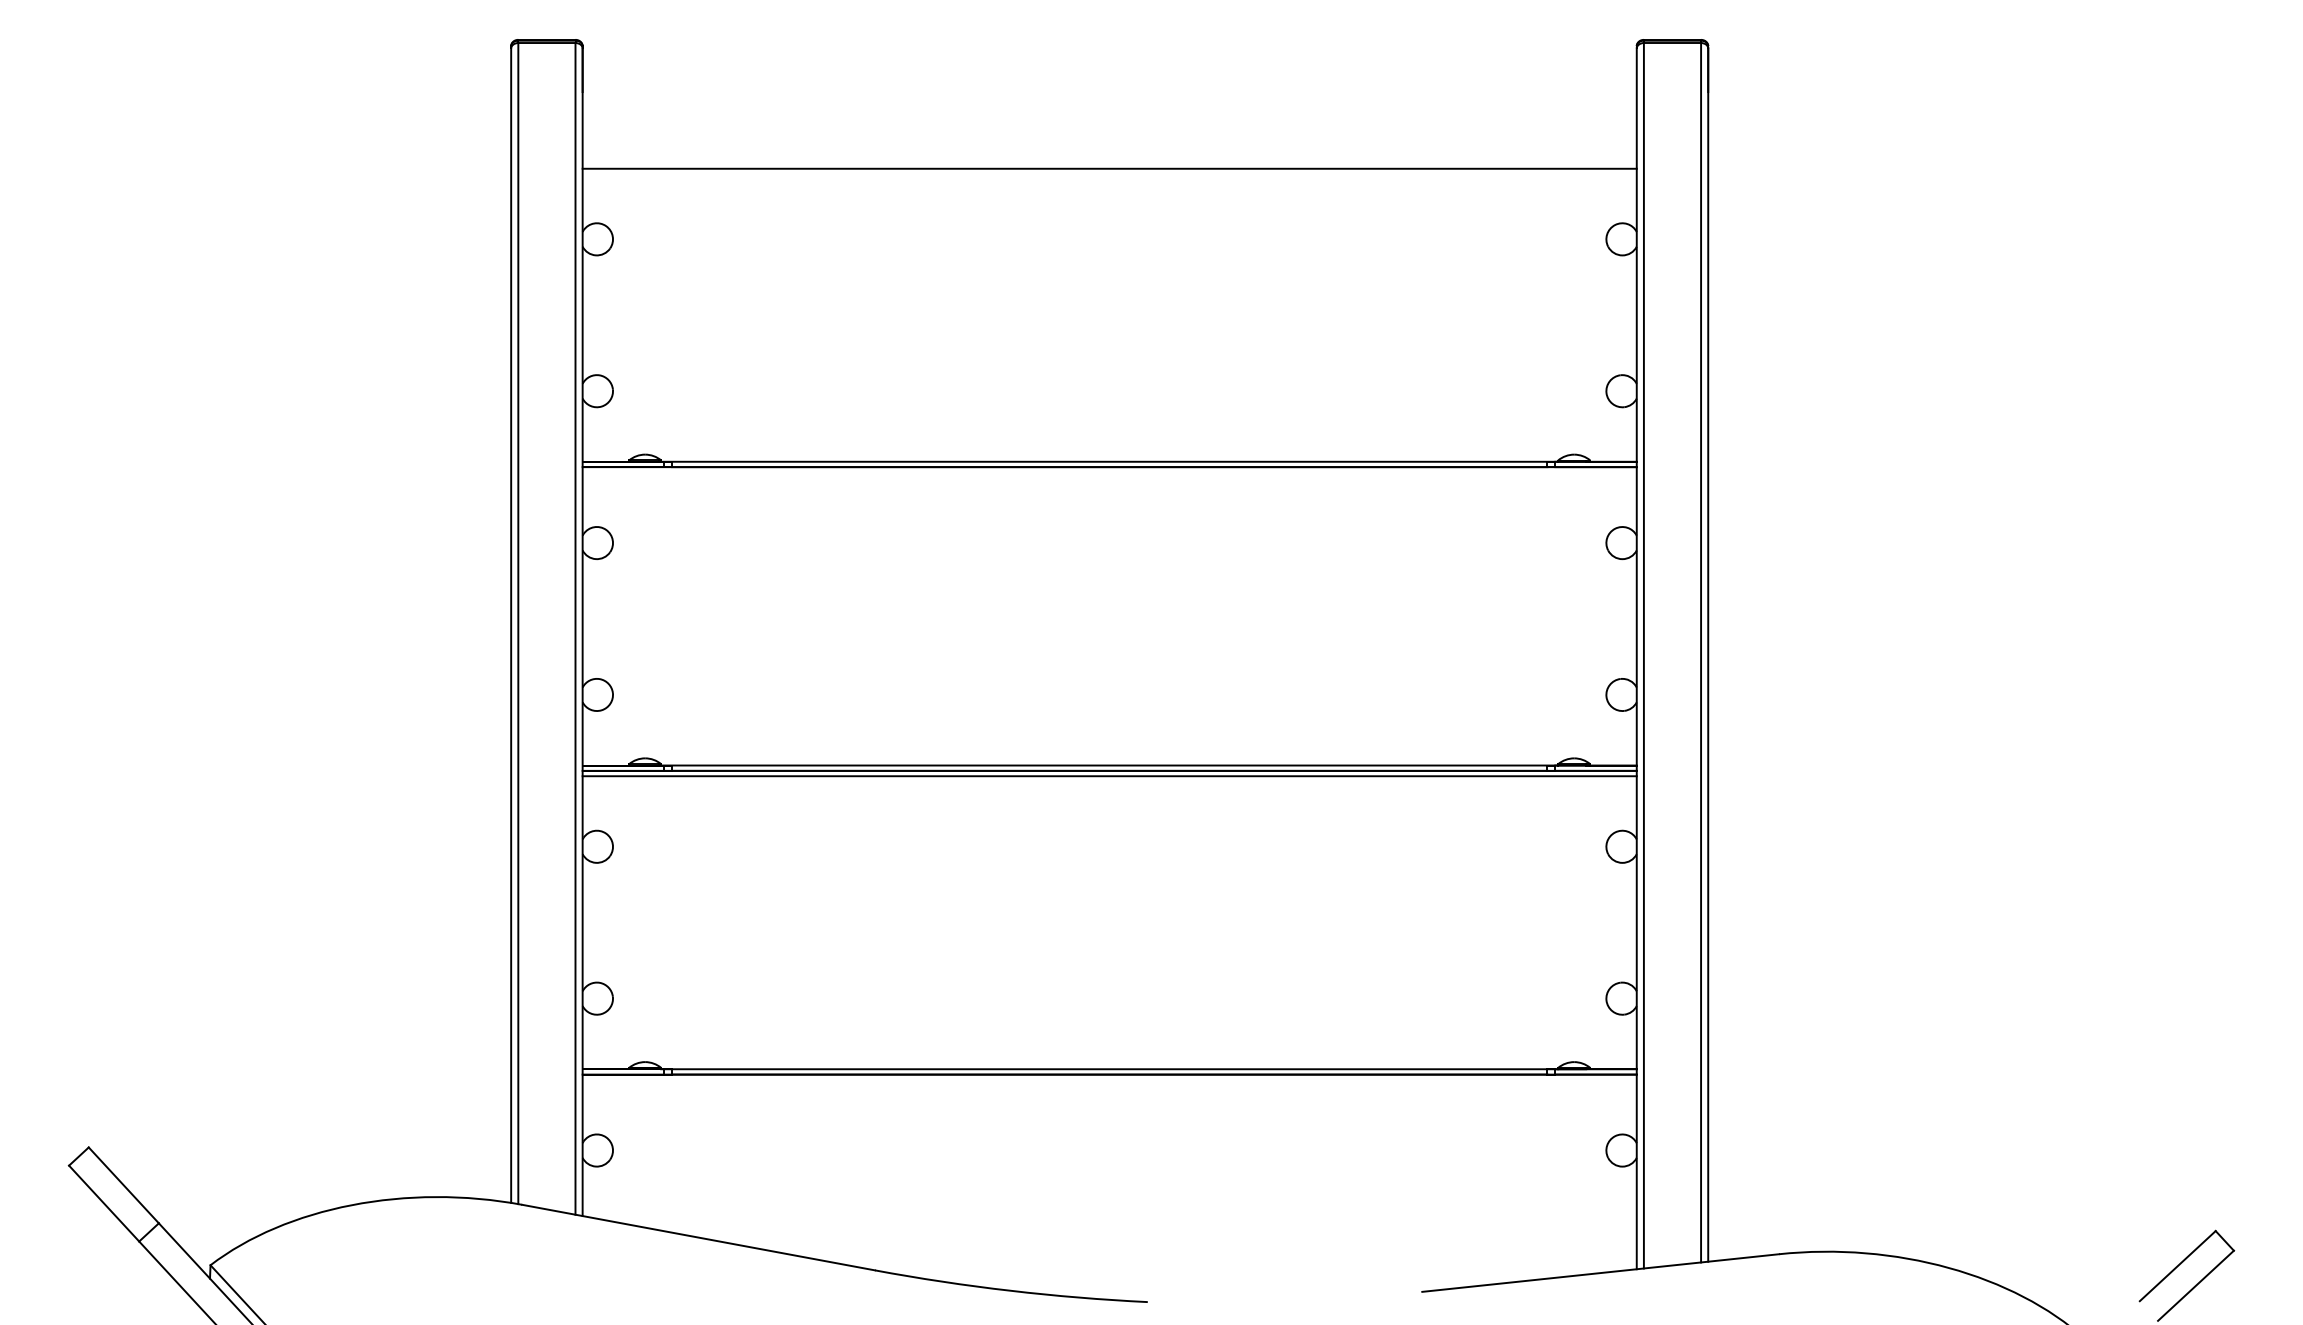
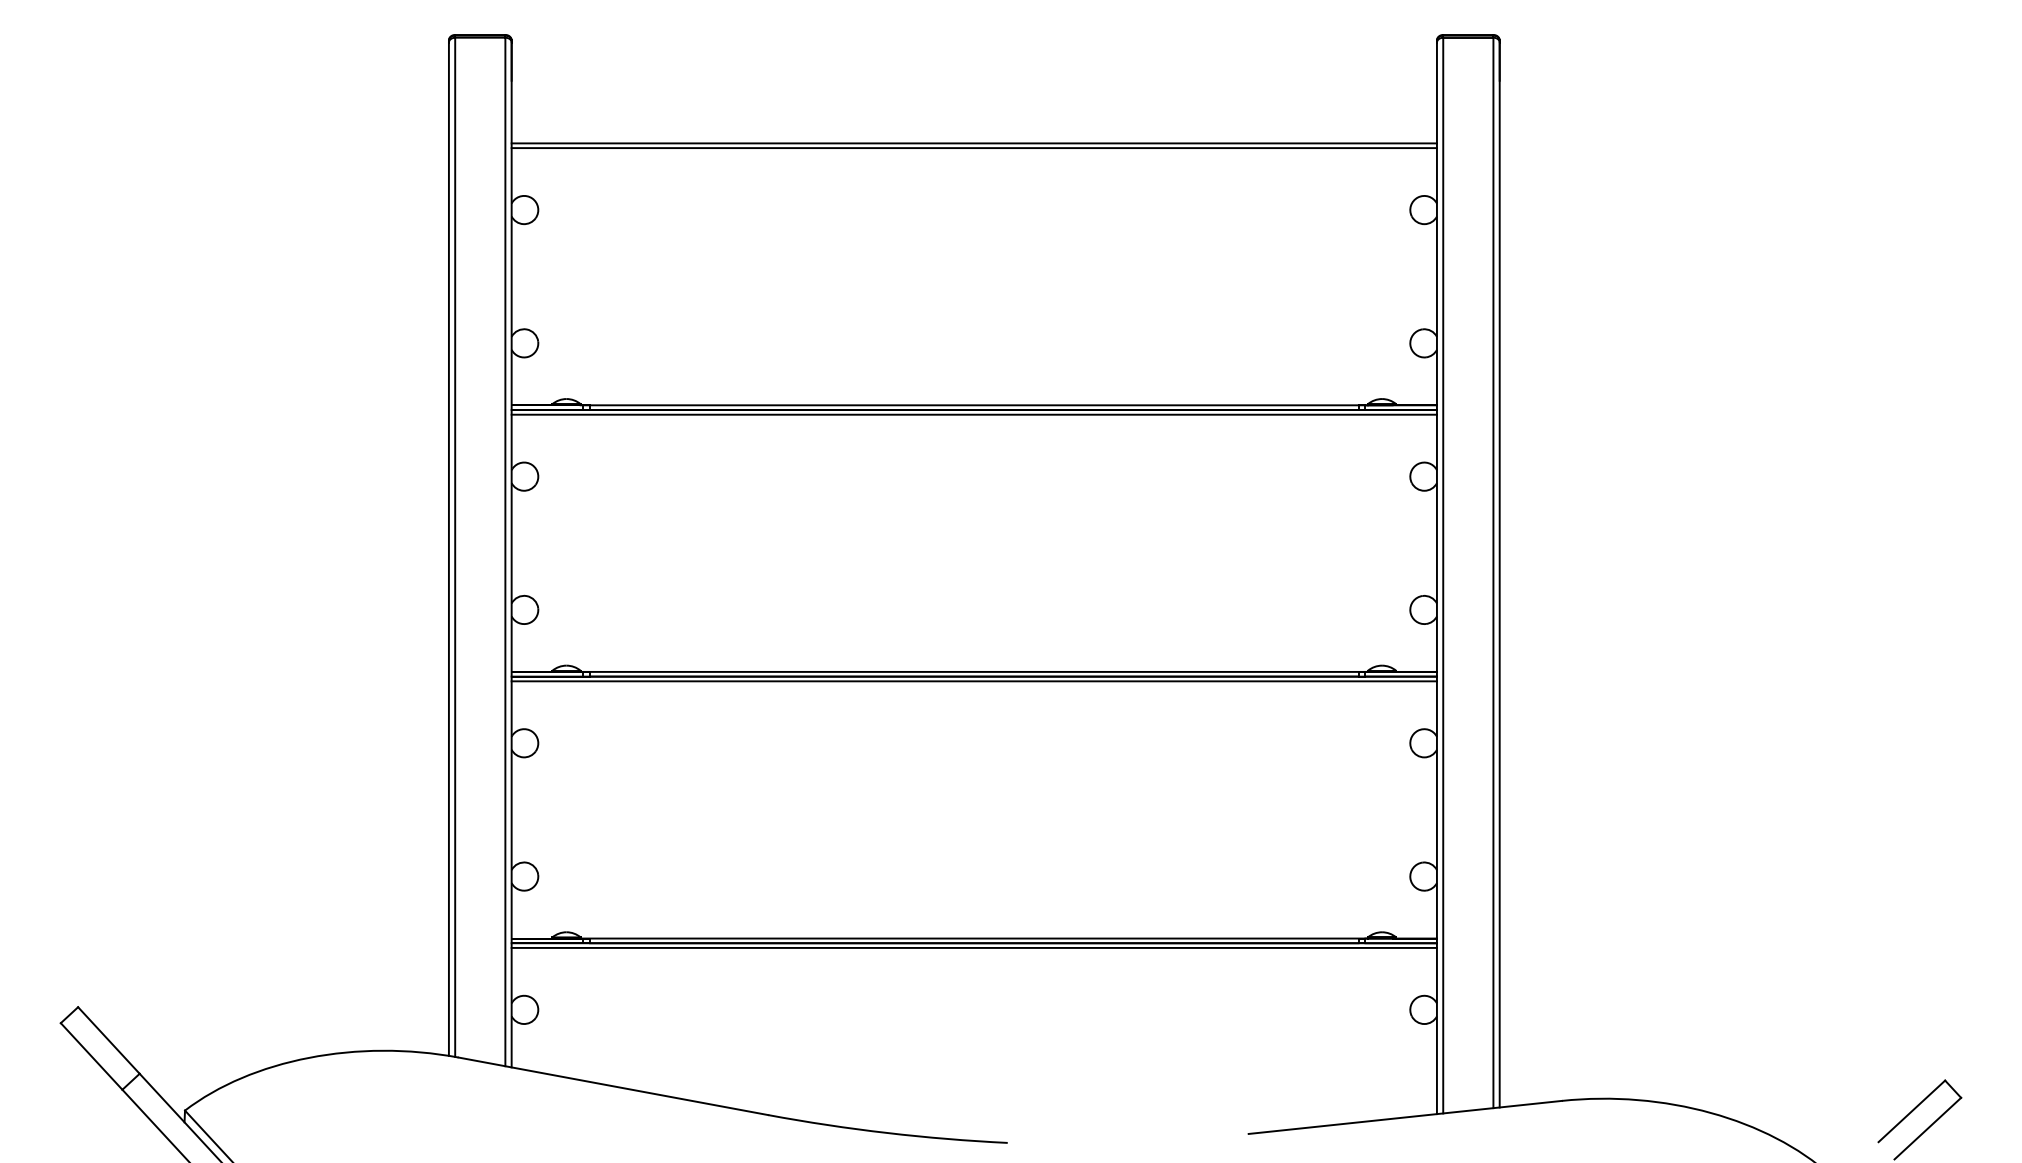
line: (1109, 163) -> (974, 143), added
line: (1109, 472) -> (974, 414), added
line: (1109, 1079) -> (974, 947), added

